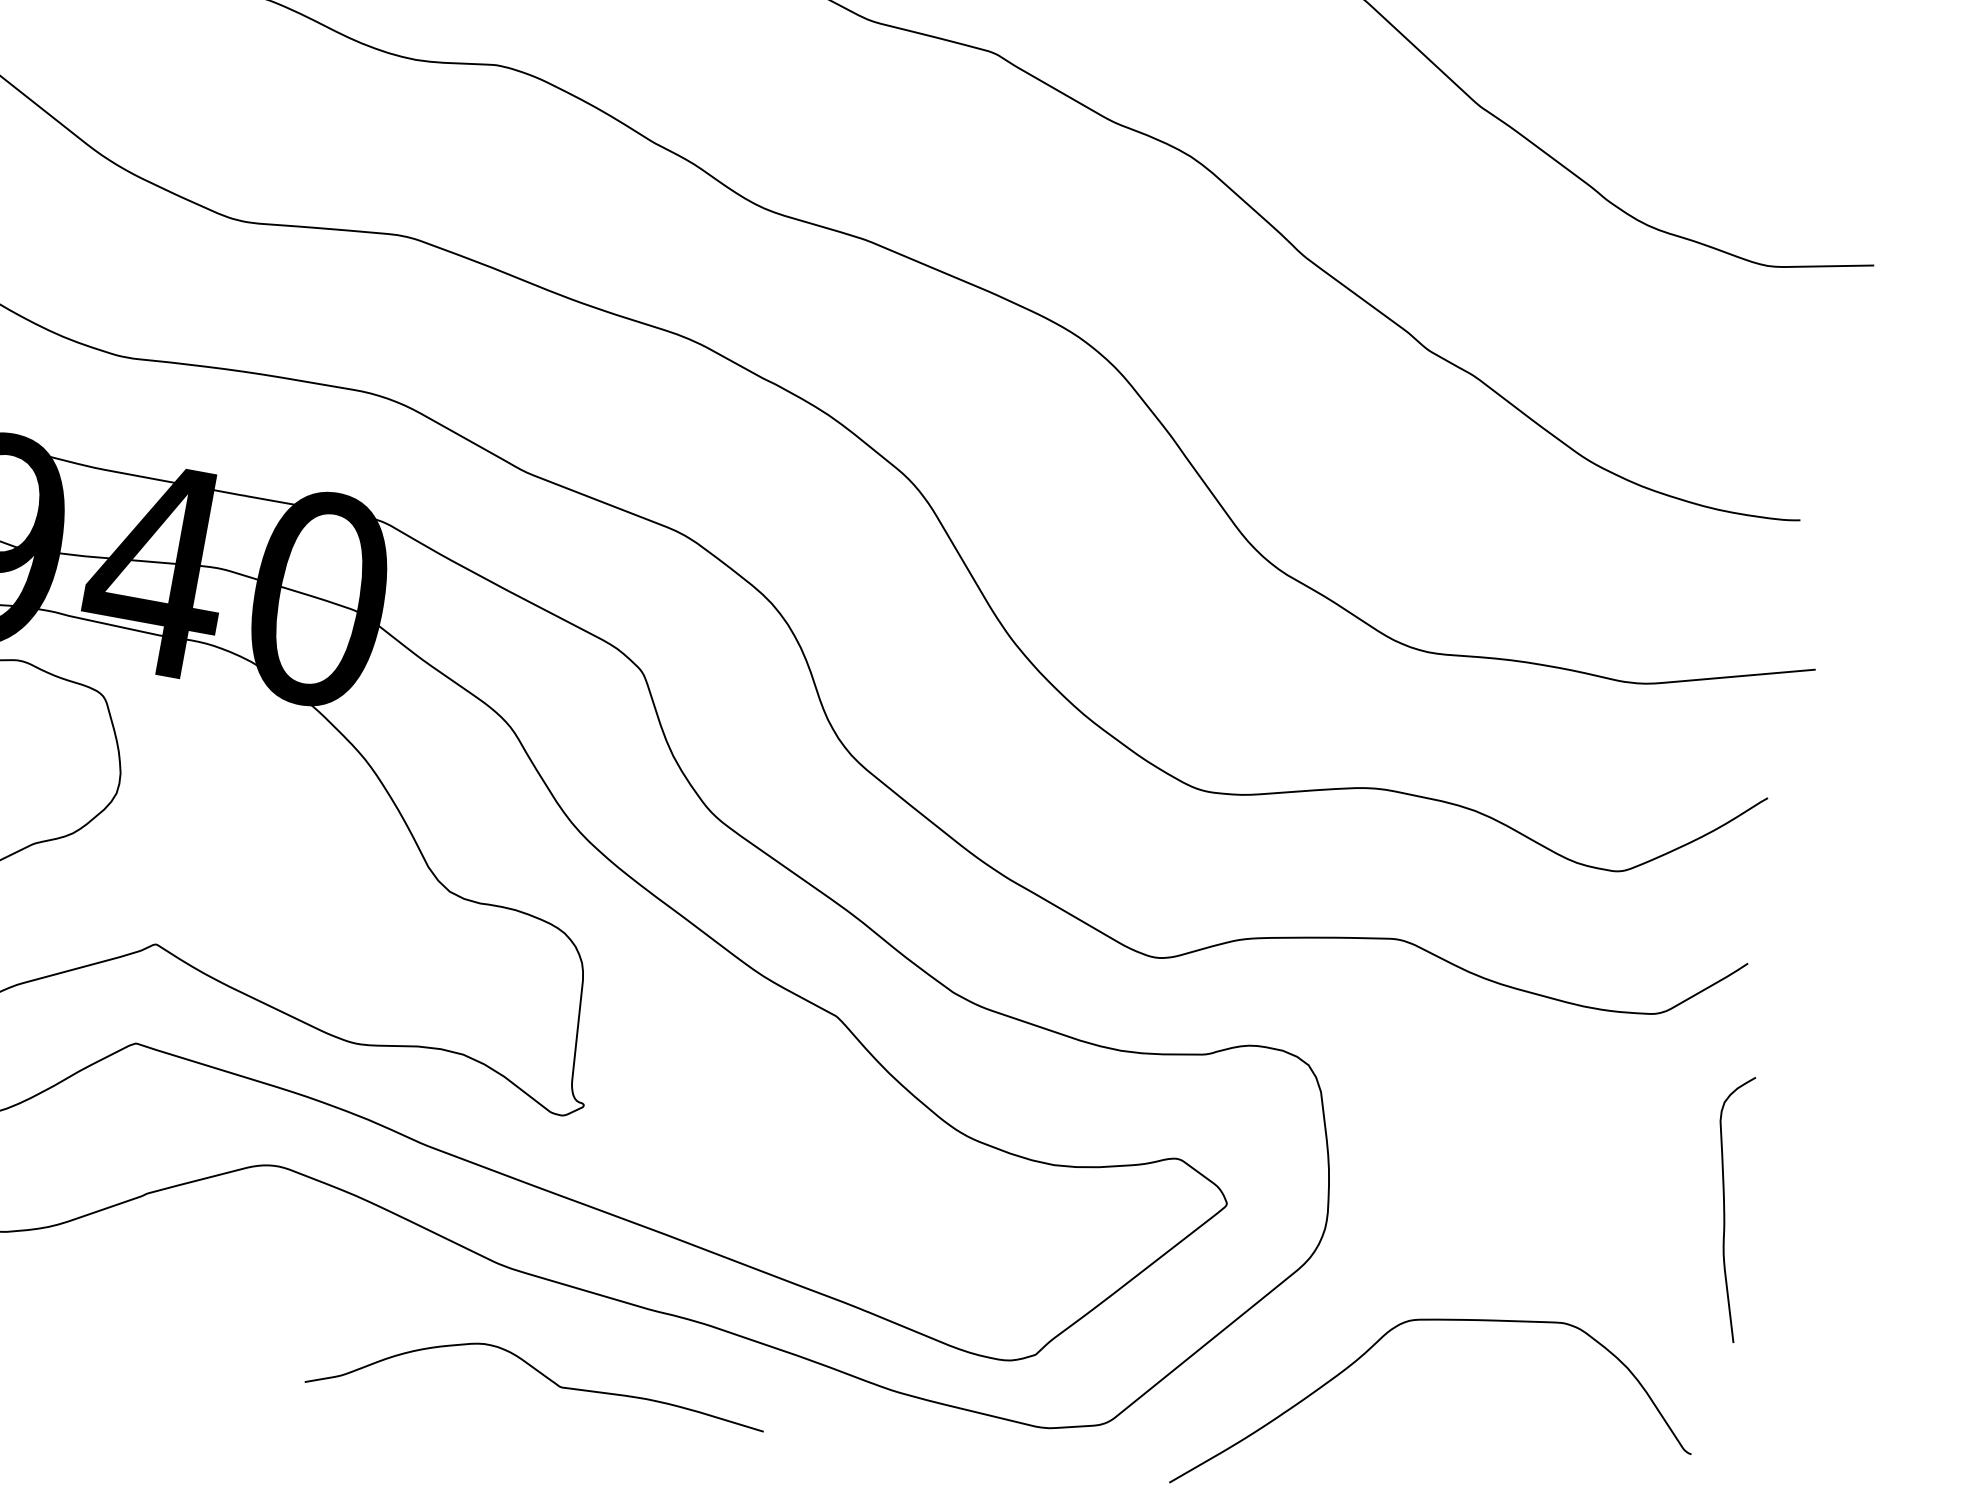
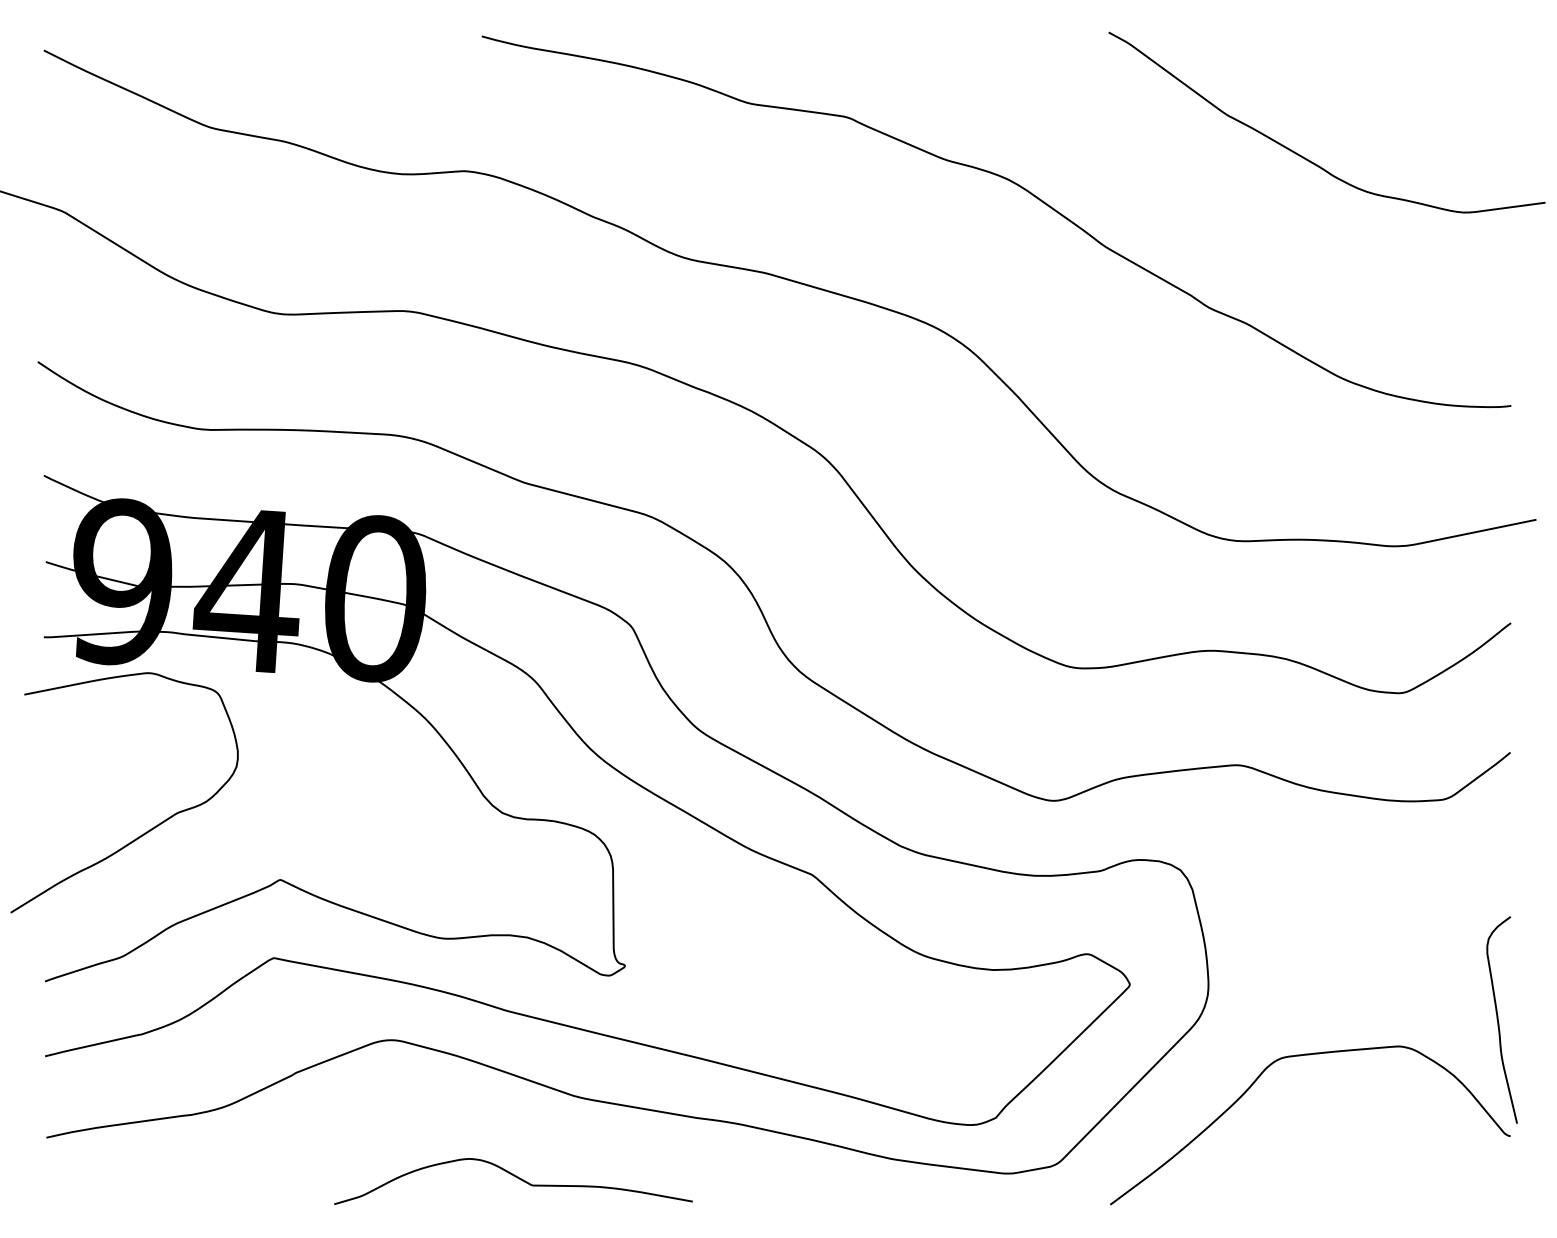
curve: (1725, 1207) -> (1498, 1019), moved
curve: (540, 1374) -> (515, 1177), moved

